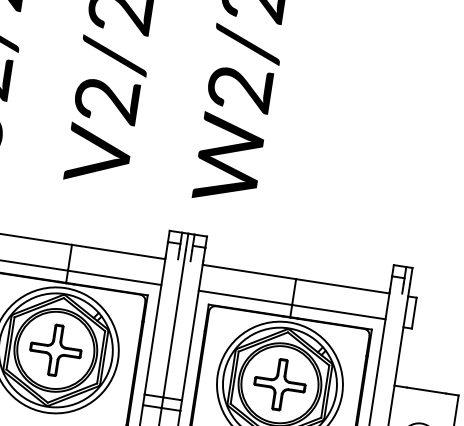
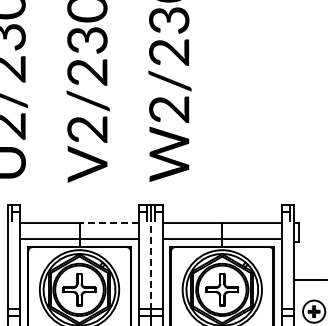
line: (119, 251) -> (109, 222), solid -> dashed
line: (173, 324) -> (150, 262), solid -> dashed

